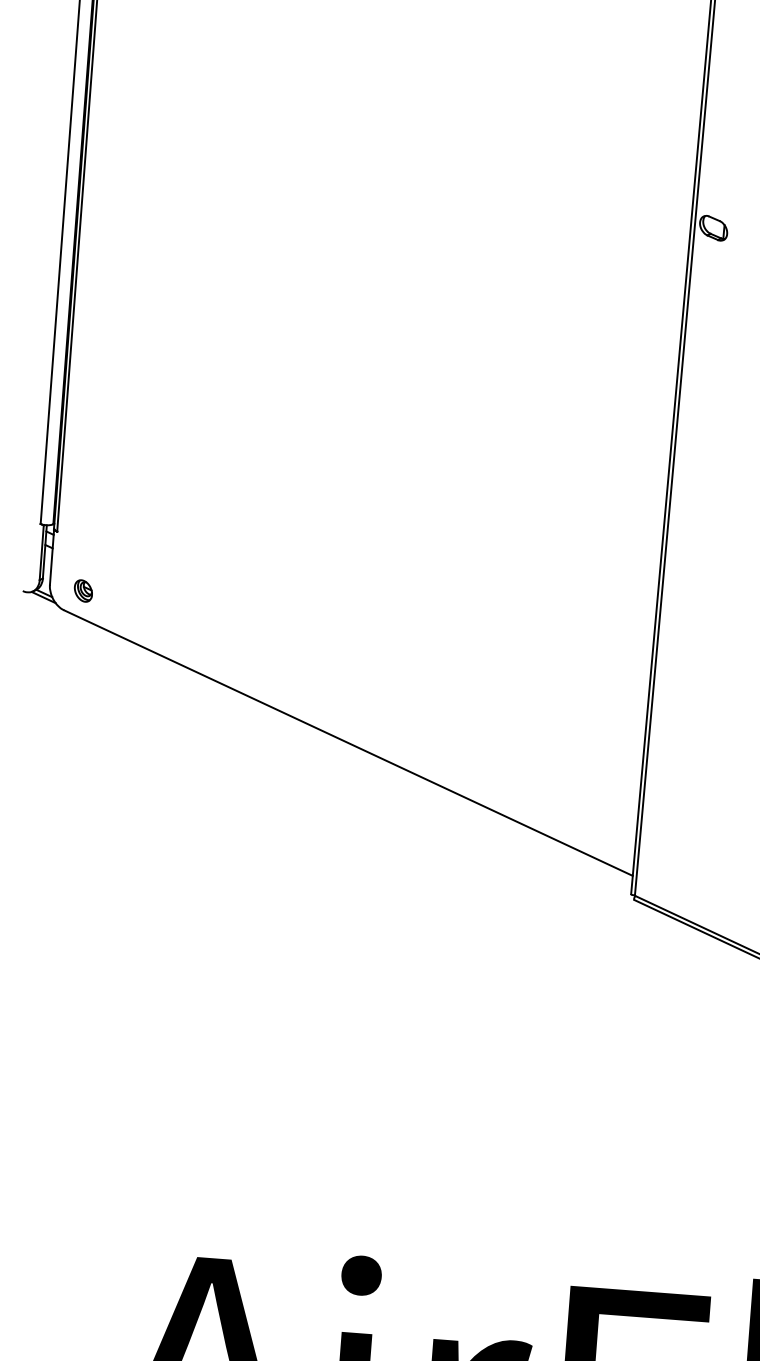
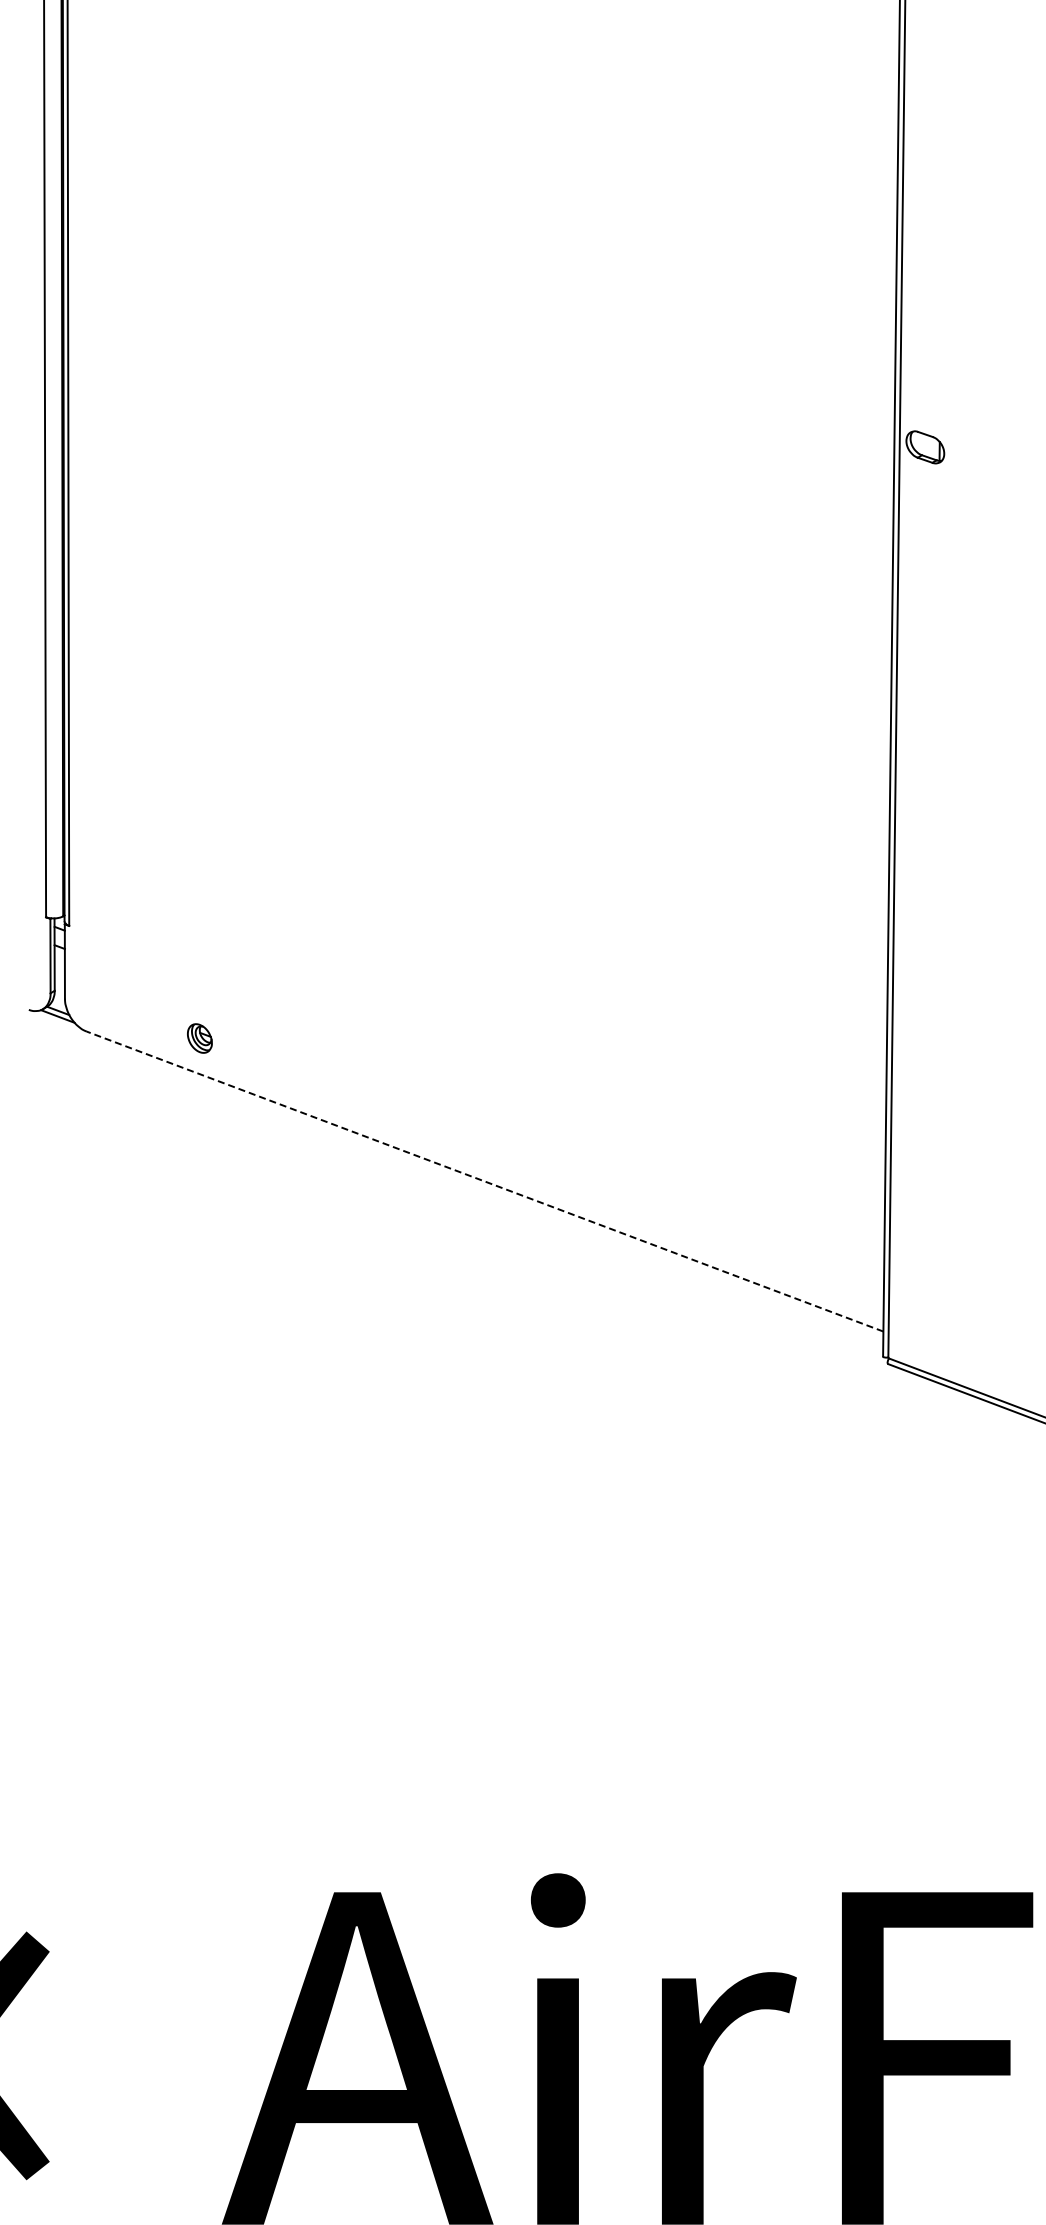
part: (83, 590) -> (199, 1038), moved
line: (348, 743) -> (485, 1181), solid -> dashed

